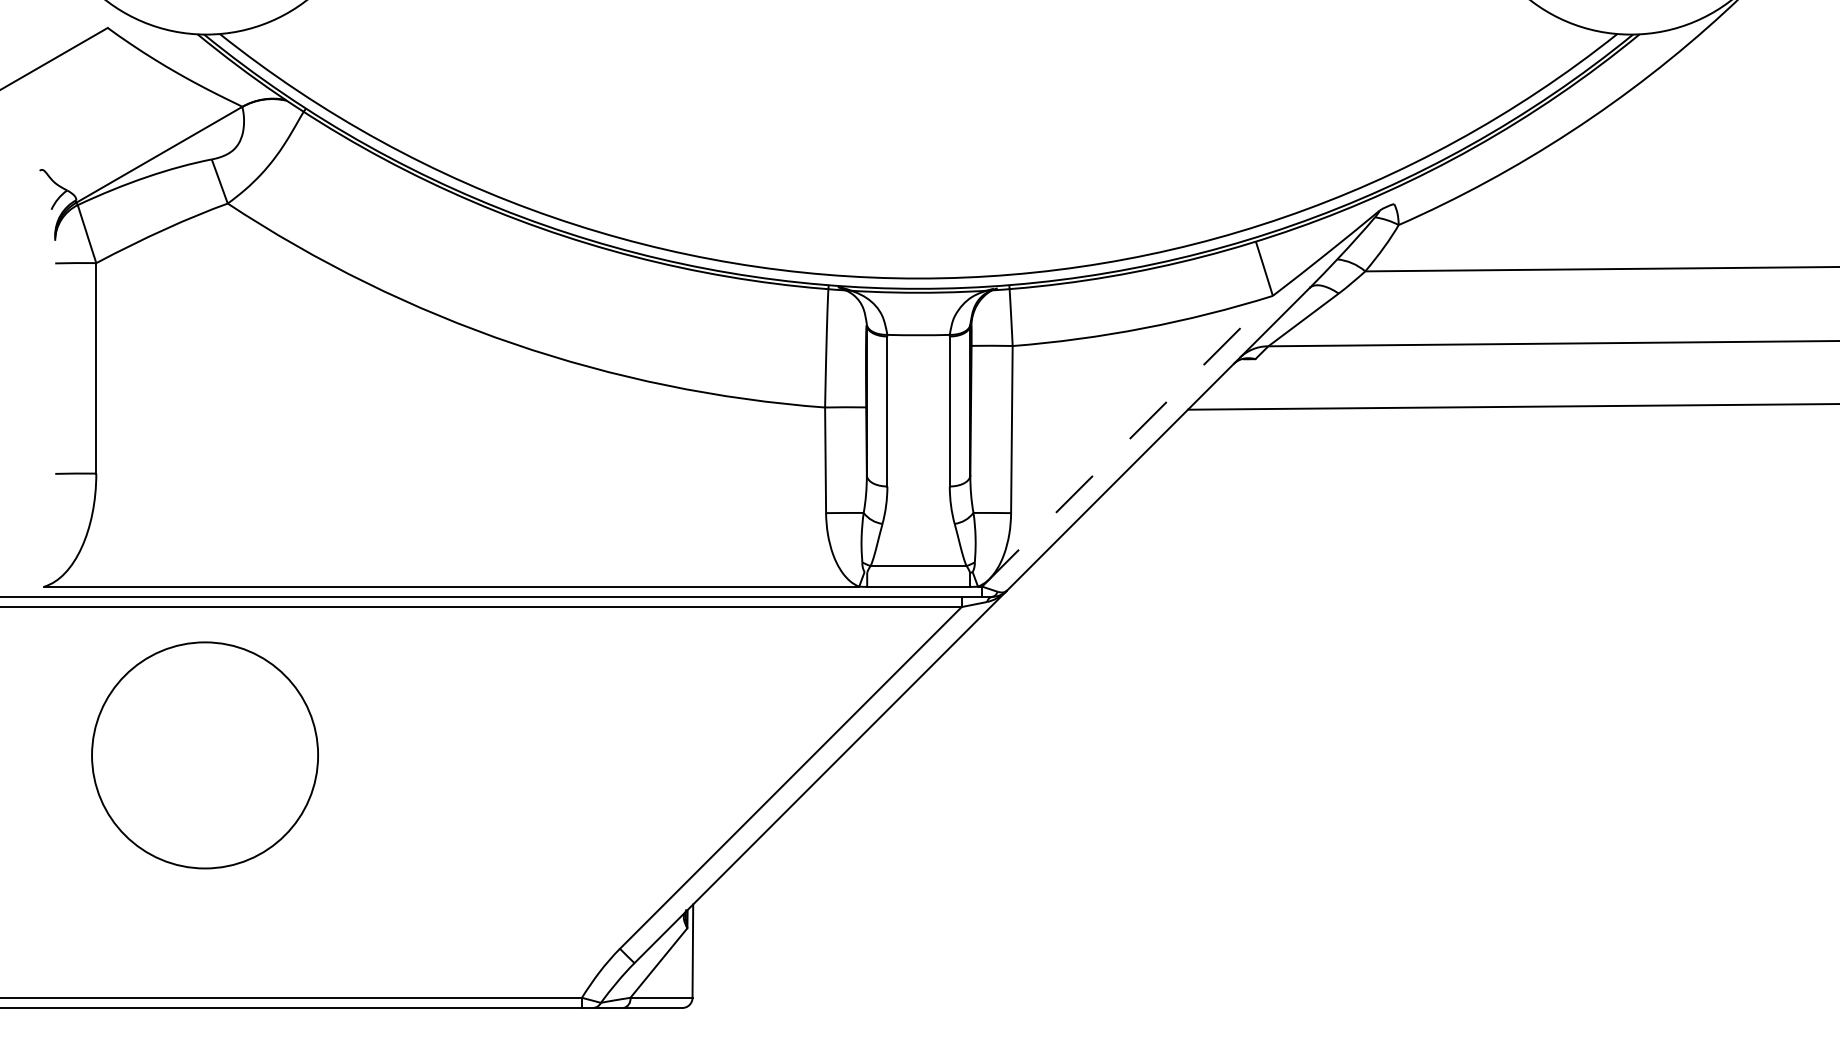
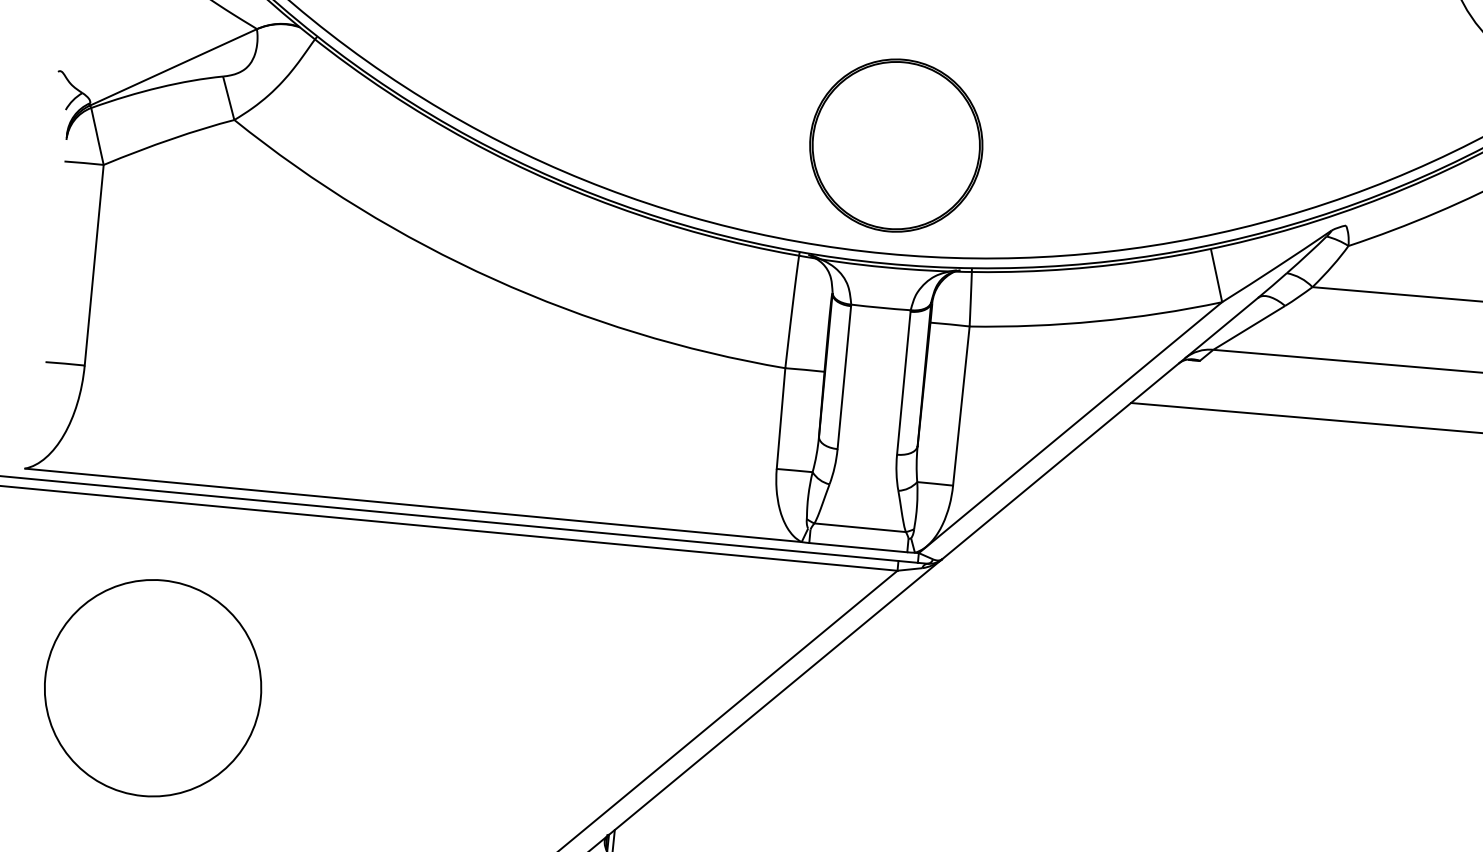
part: (918, 164) -> (896, 145), added
line: (1127, 441) -> (1070, 427), dashed -> solid
circle: (204, 755) -> (152, 688), moved

